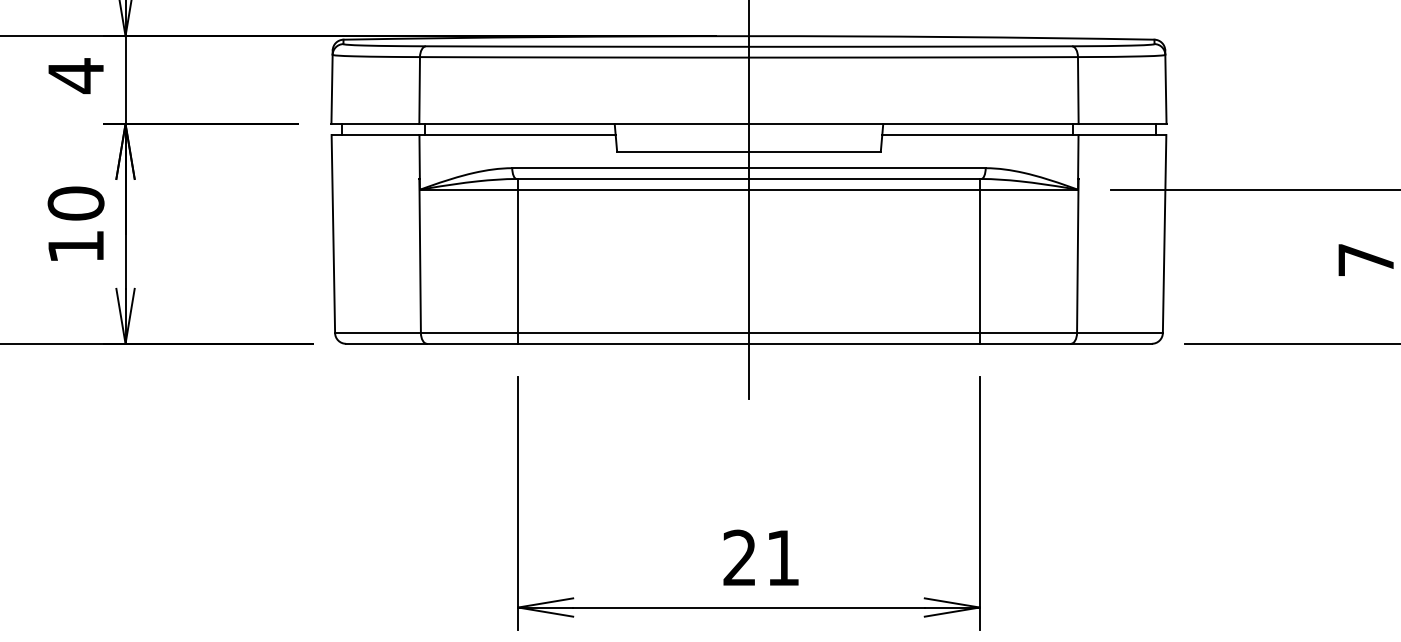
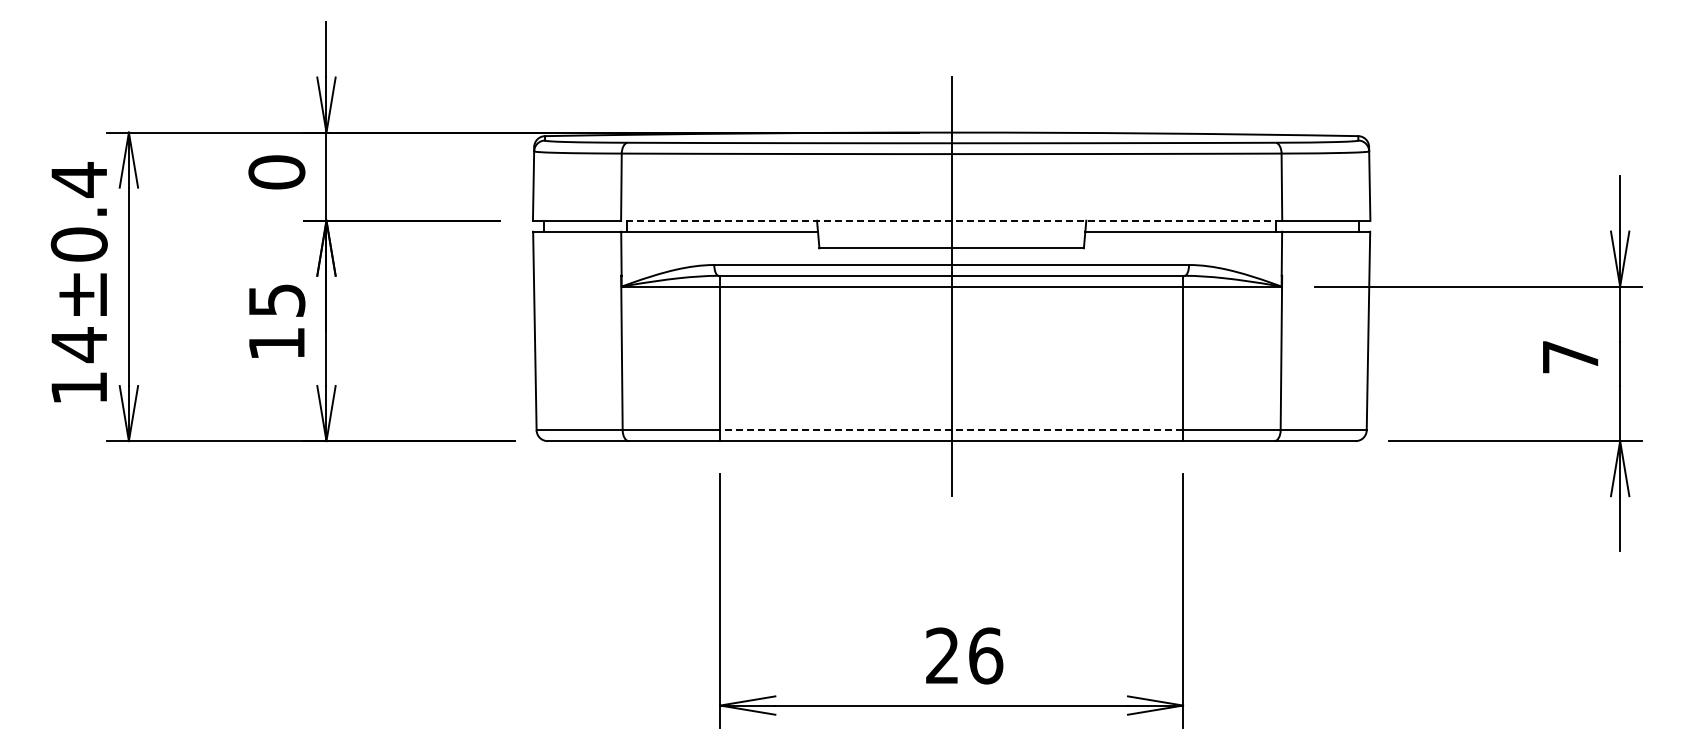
text: (75, 75) -> (276, 172), 4 -> 0
line: (748, 123) -> (951, 220), solid -> dashed
text: (75, 203) -> (276, 300), 10 -> 15
line: (748, 333) -> (951, 430), solid -> dashed
text: (783, 557) -> (986, 655), 21 -> 26

